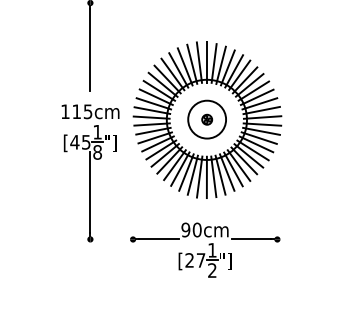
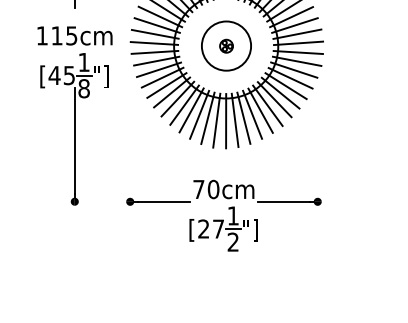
text: (185, 229) -> (198, 188), 90cm -> 70cm

